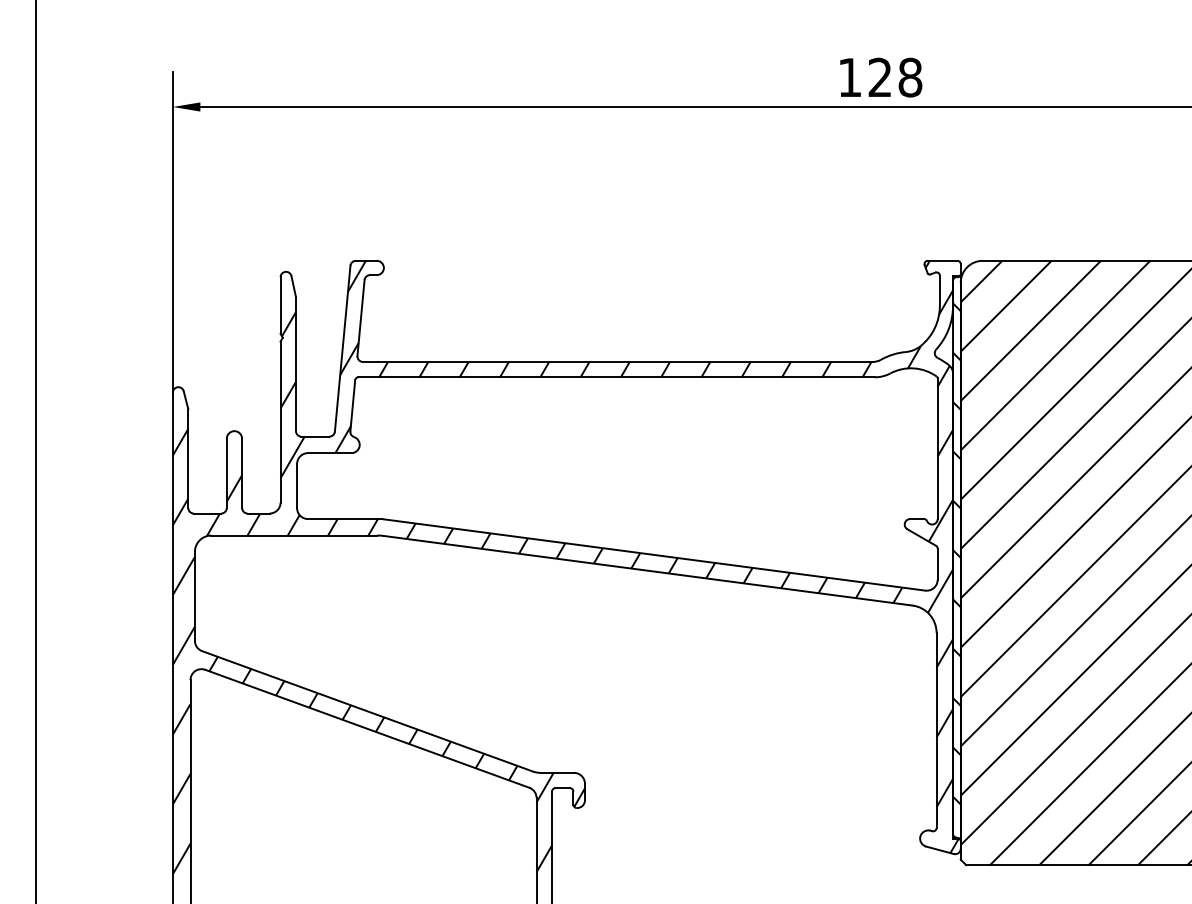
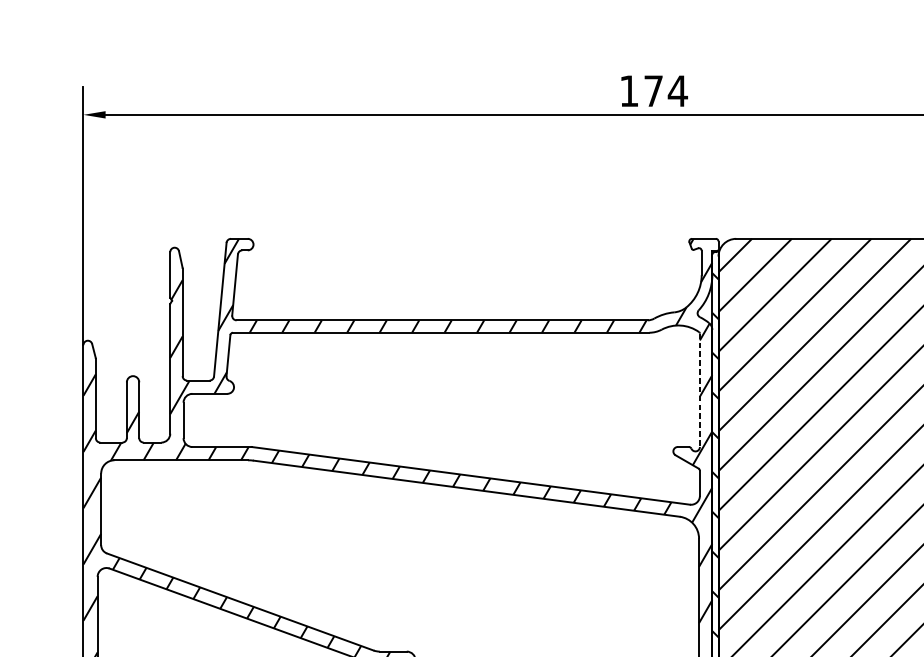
text: (895, 77) -> (665, 91), 128 -> 174
line: (937, 449) -> (699, 390), solid -> dashed

